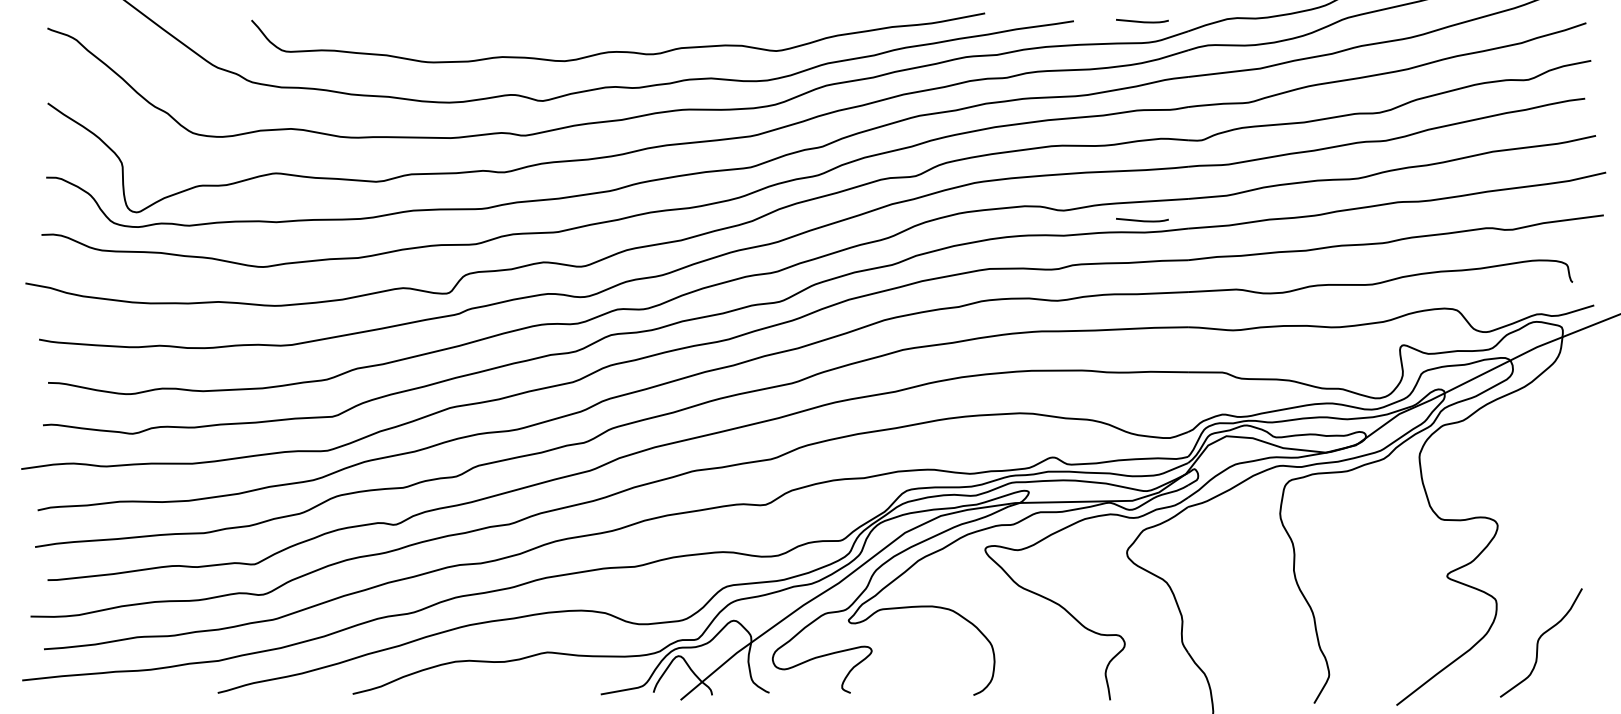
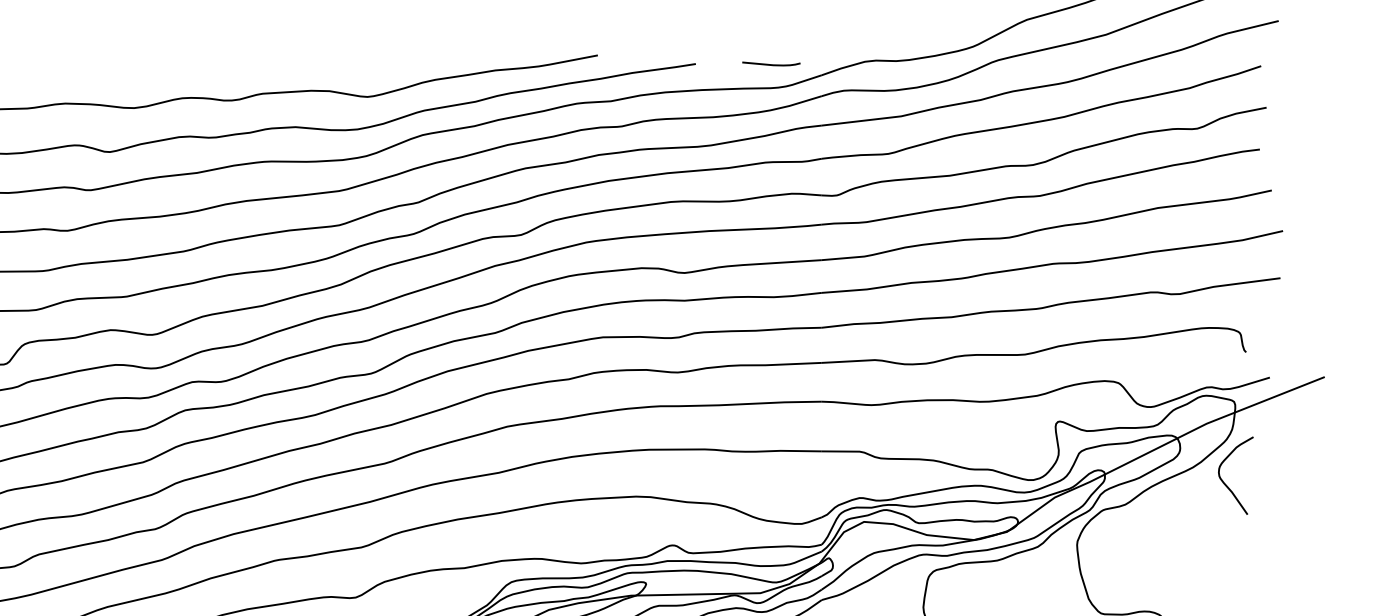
curve: (1142, 220) -> (771, 283), removed
curve: (1554, 401) -> (1226, 483), added

